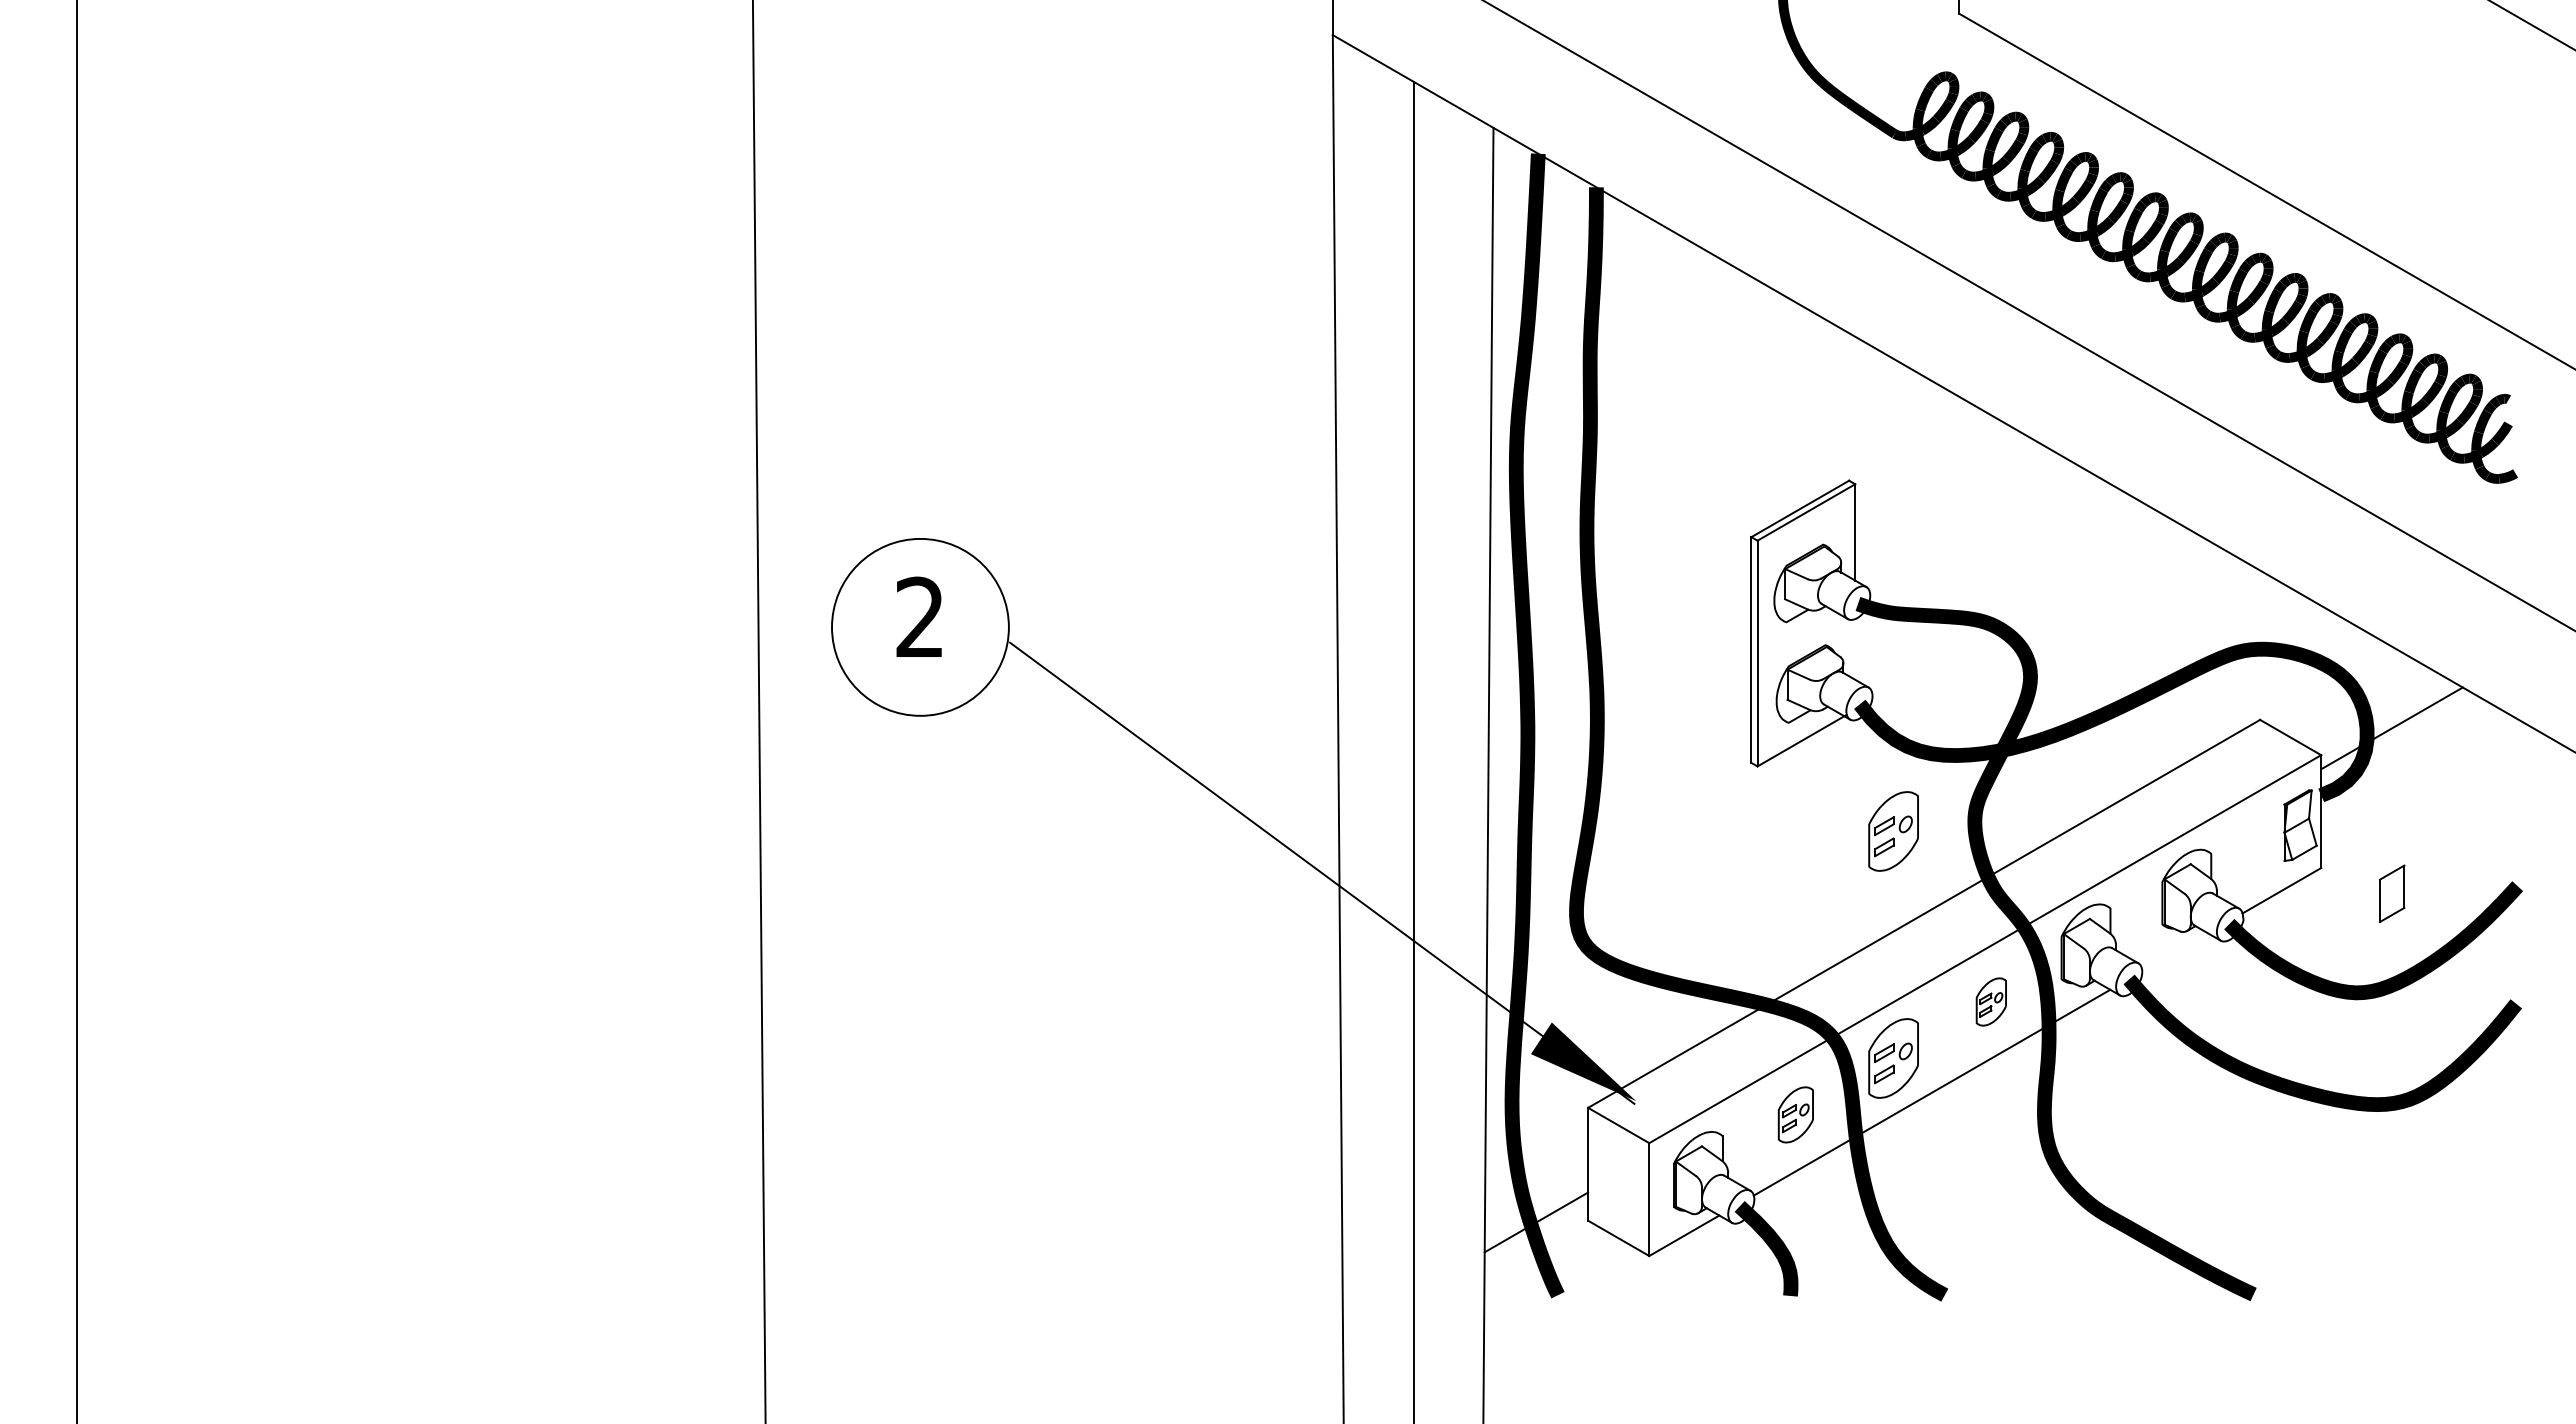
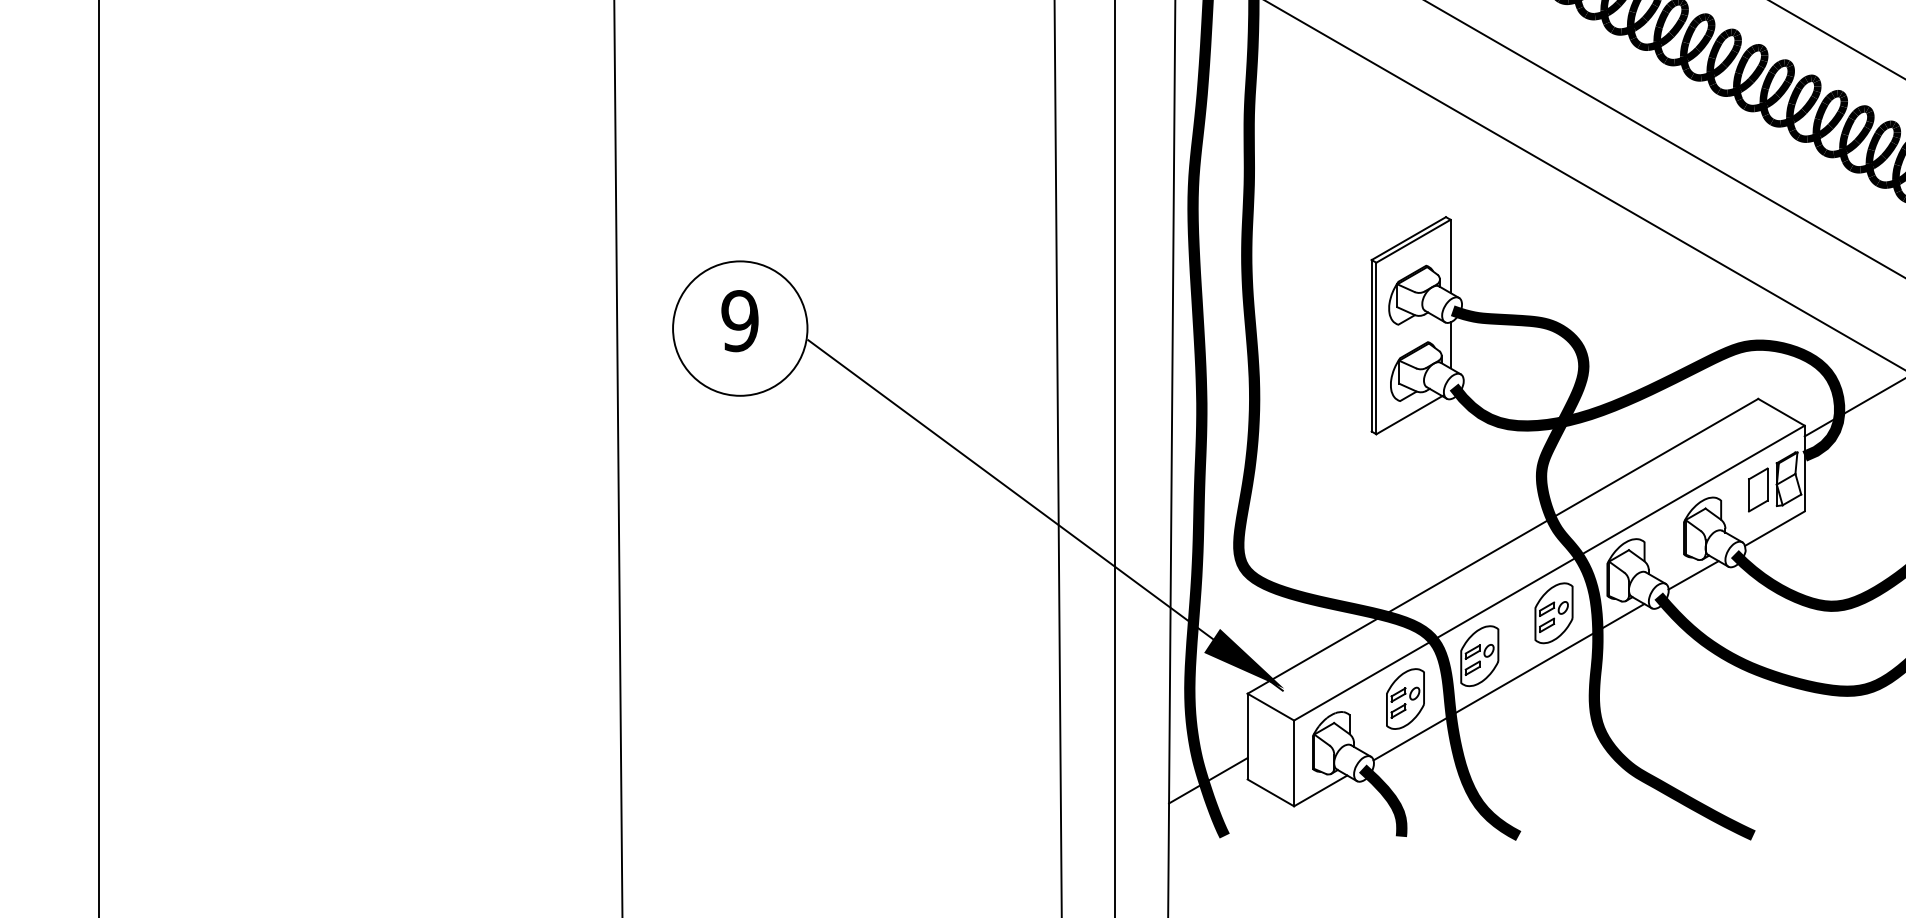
text: (919, 617) -> (739, 321), 2 -> 9
line: (1855, 649) -> (1450, 345), added
part: (1893, 831) -> (1479, 483), removed
part: (2391, 893) -> (1757, 489), moved
line: (2174, 951) -> (1693, 574), added
part: (1991, 1001) -> (1554, 612), size x1.67
part: (1795, 1114) -> (1405, 698), size x1.43

